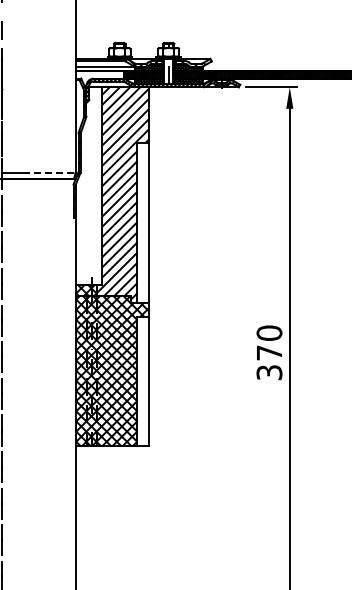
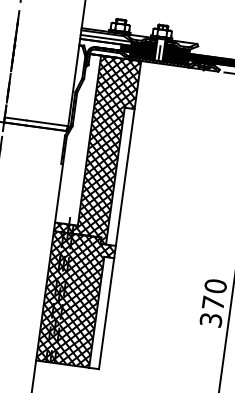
line: (50, 173) -> (46, 123), dashed -> solid
hatch: (122, 194) -> (105, 149), added

